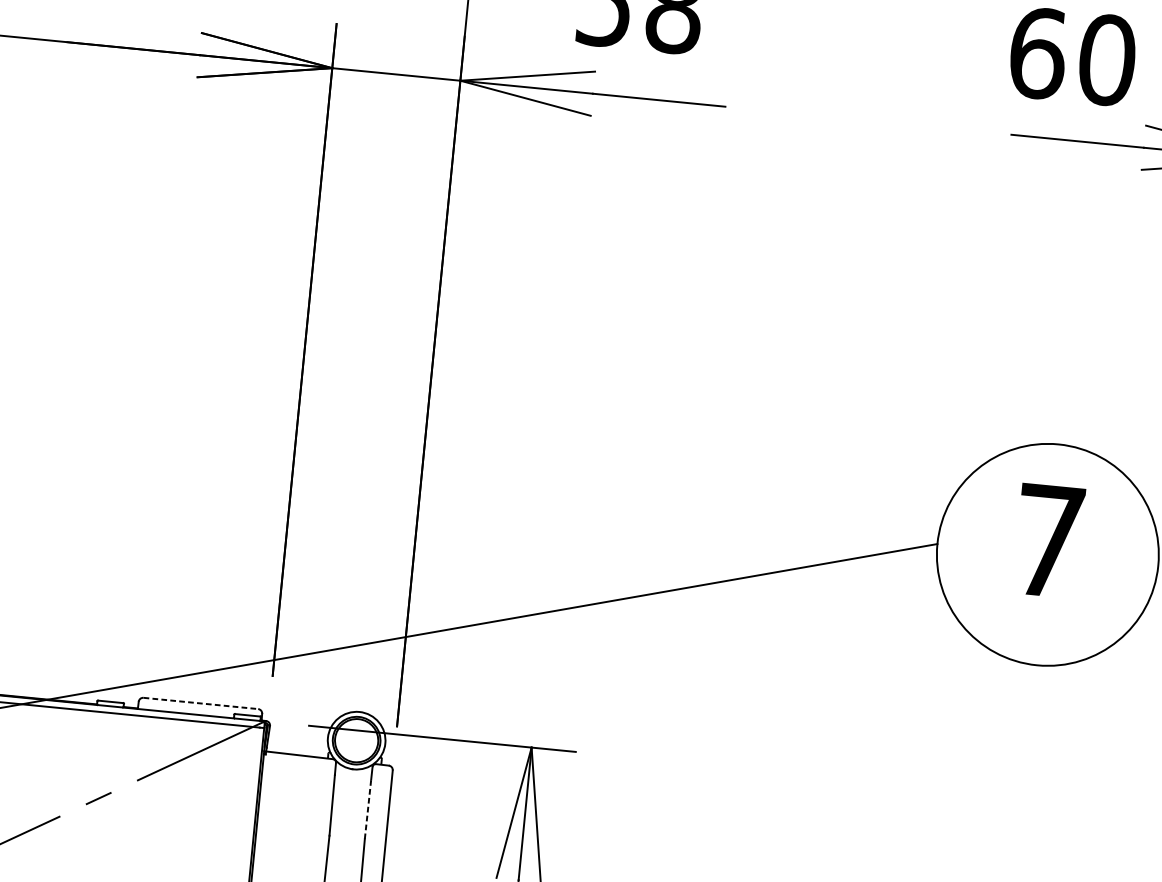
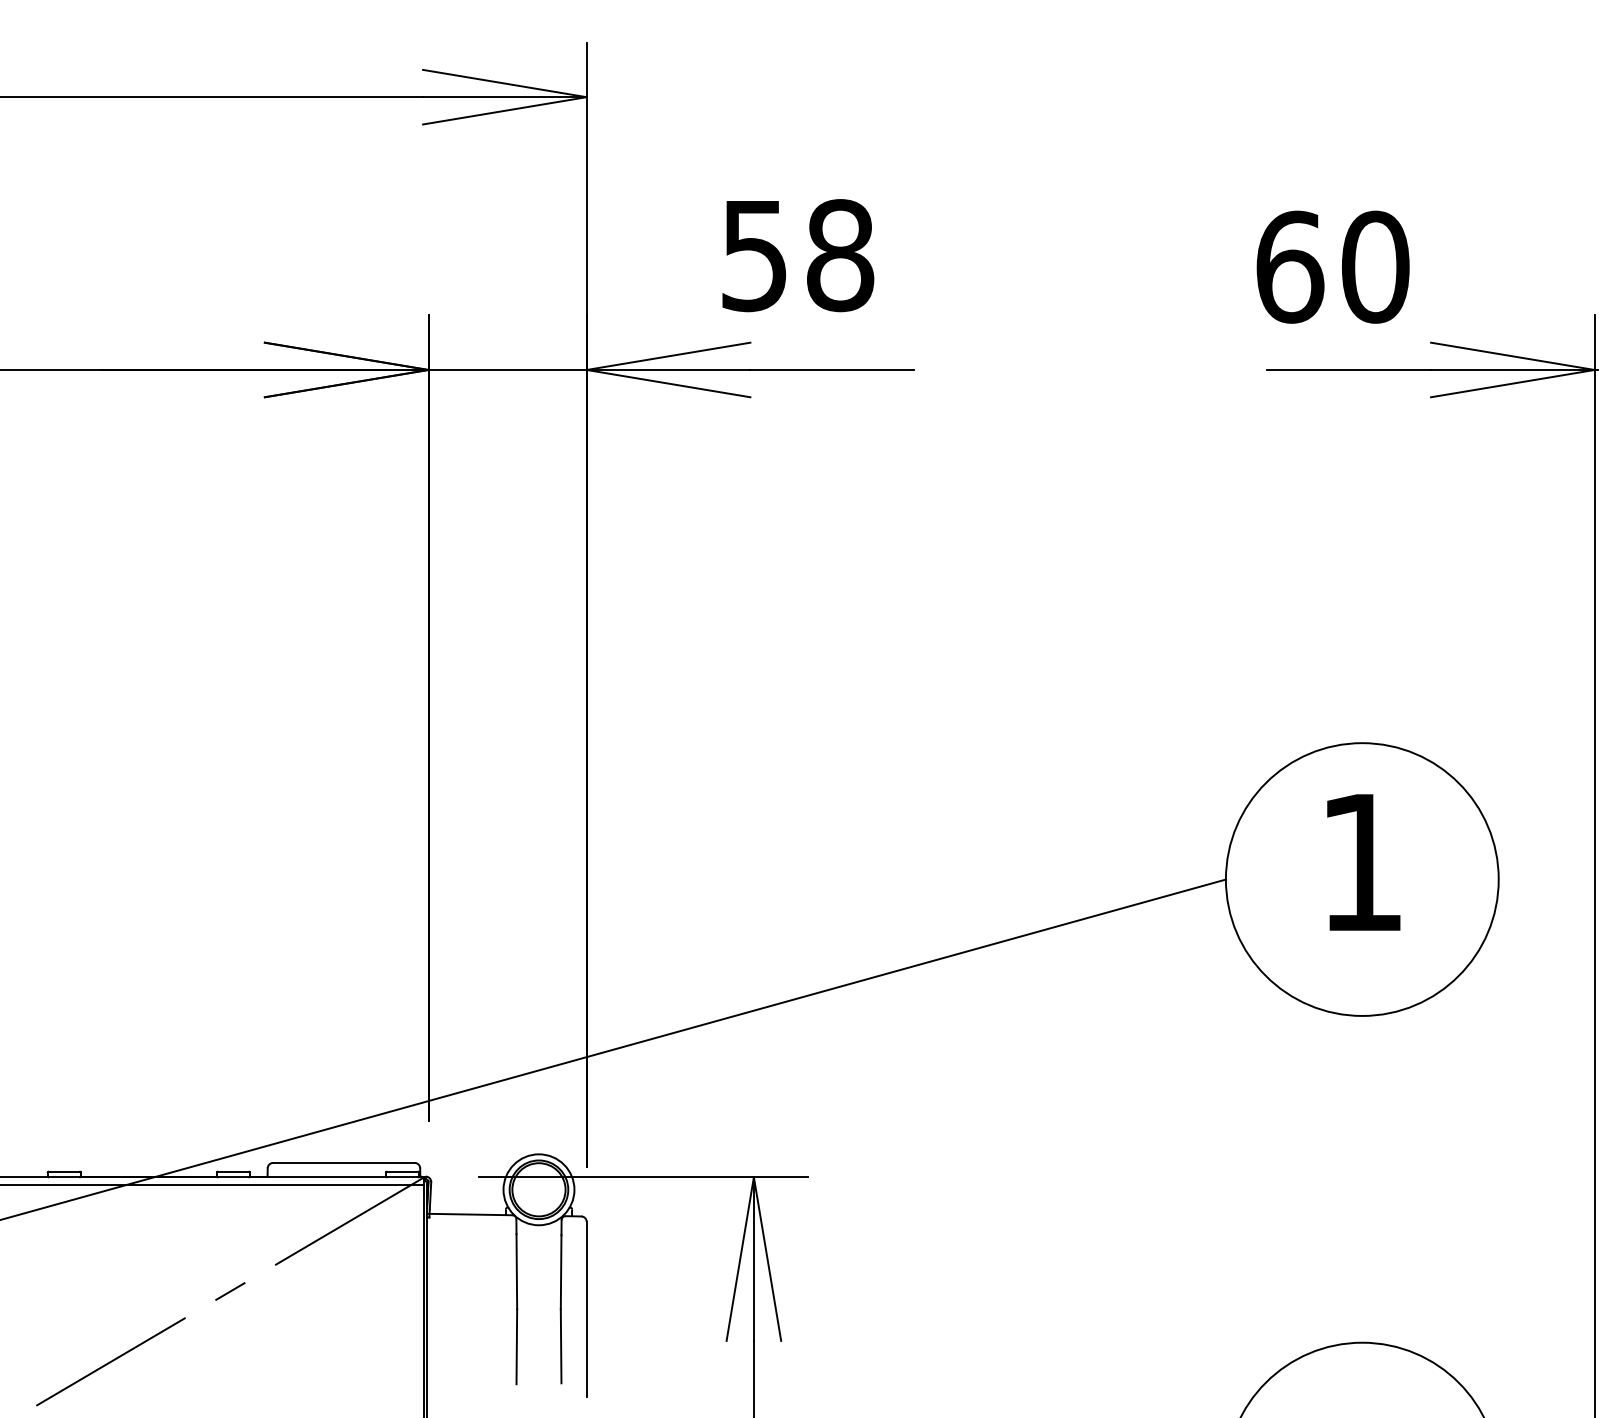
text: (1048, 540) -> (1361, 862), 7 -> 1
line: (200, 703) -> (343, 1162), dashed -> solid
line: (368, 808) -> (561, 1271), dashed -> solid

